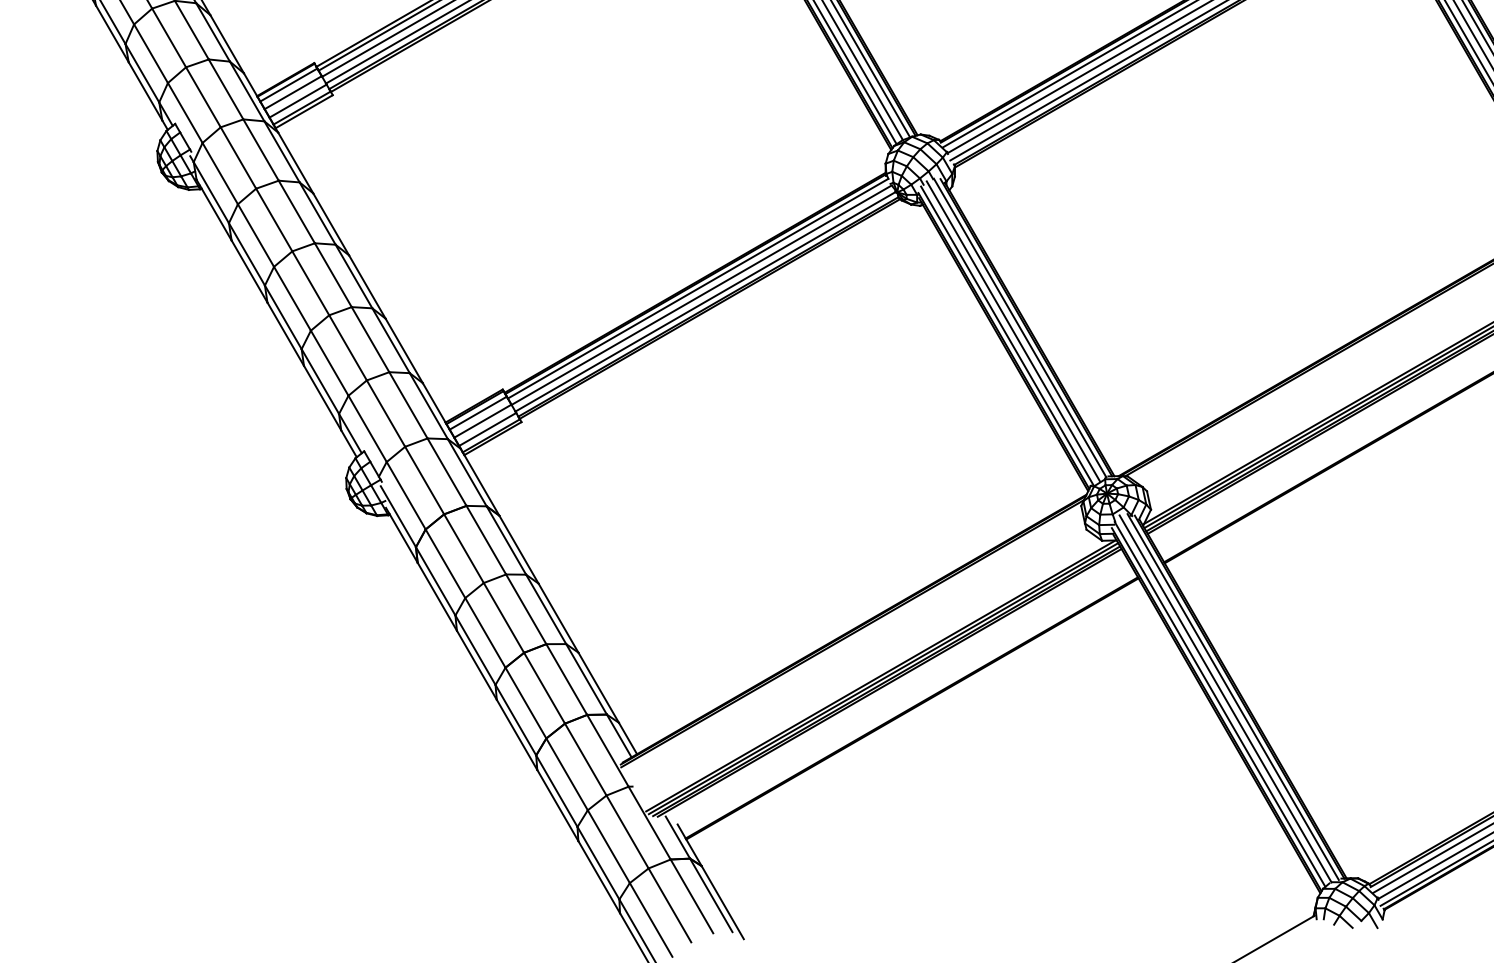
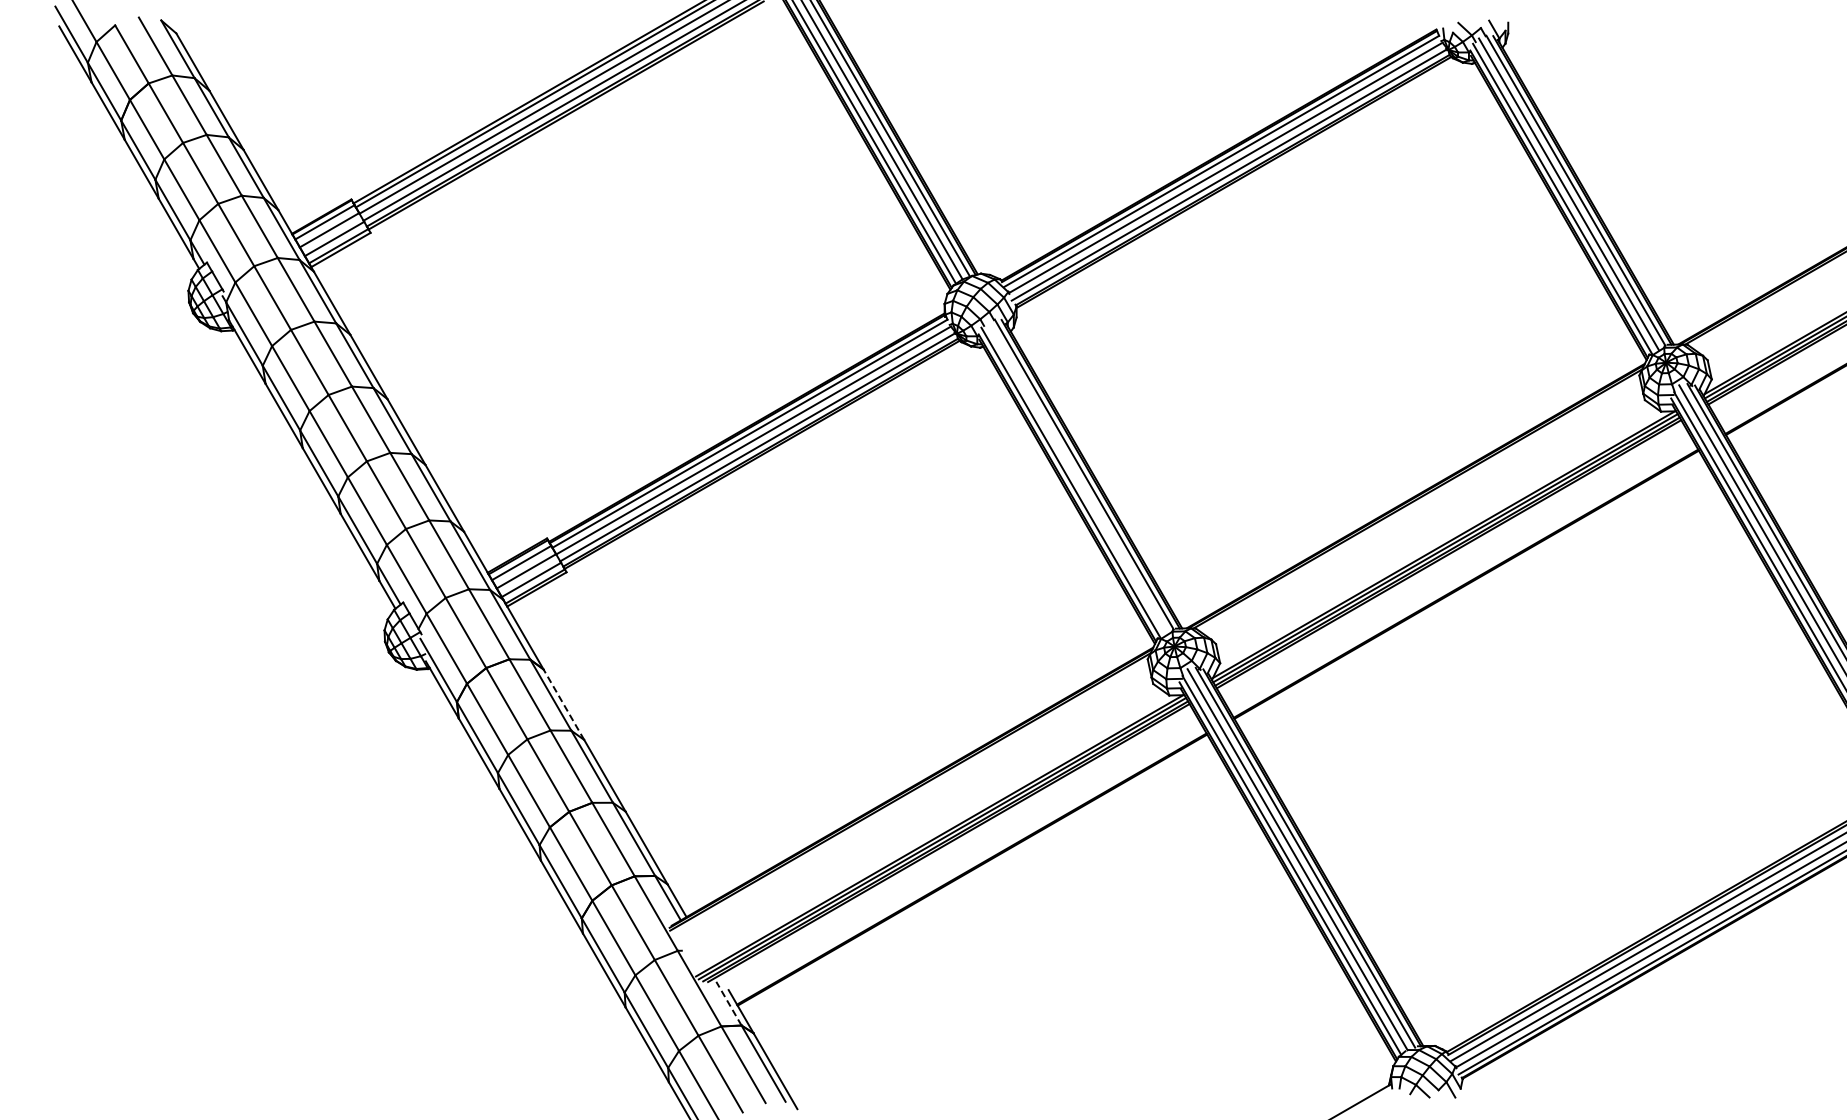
line: (1013, 331) -> (1077, 478), removed
line: (518, 549) -> (563, 704), solid -> dashed
line: (677, 837) -> (728, 1003), solid -> dashed

